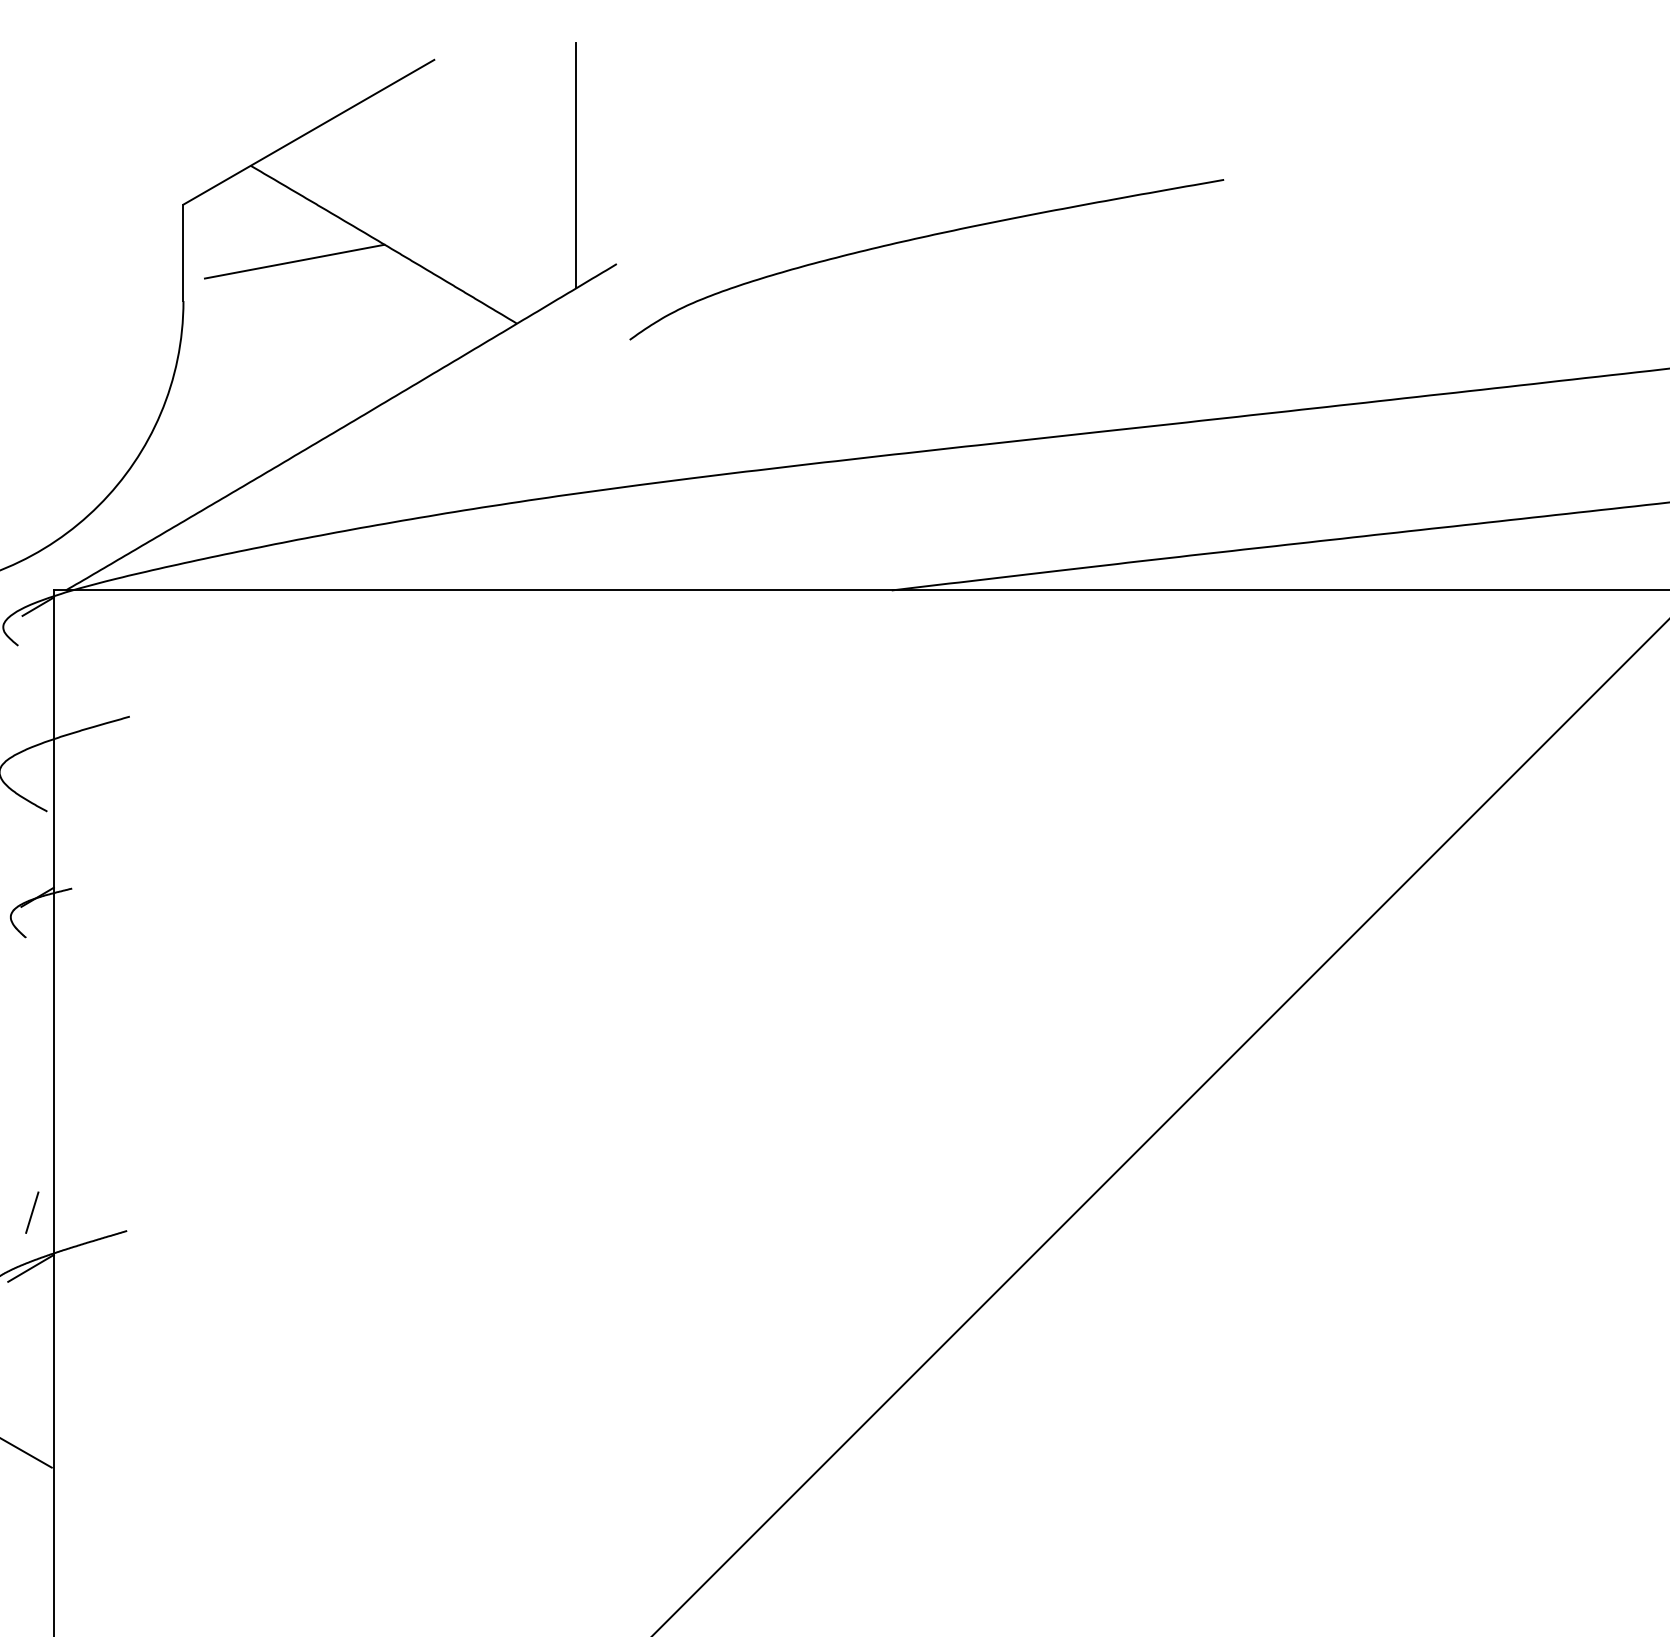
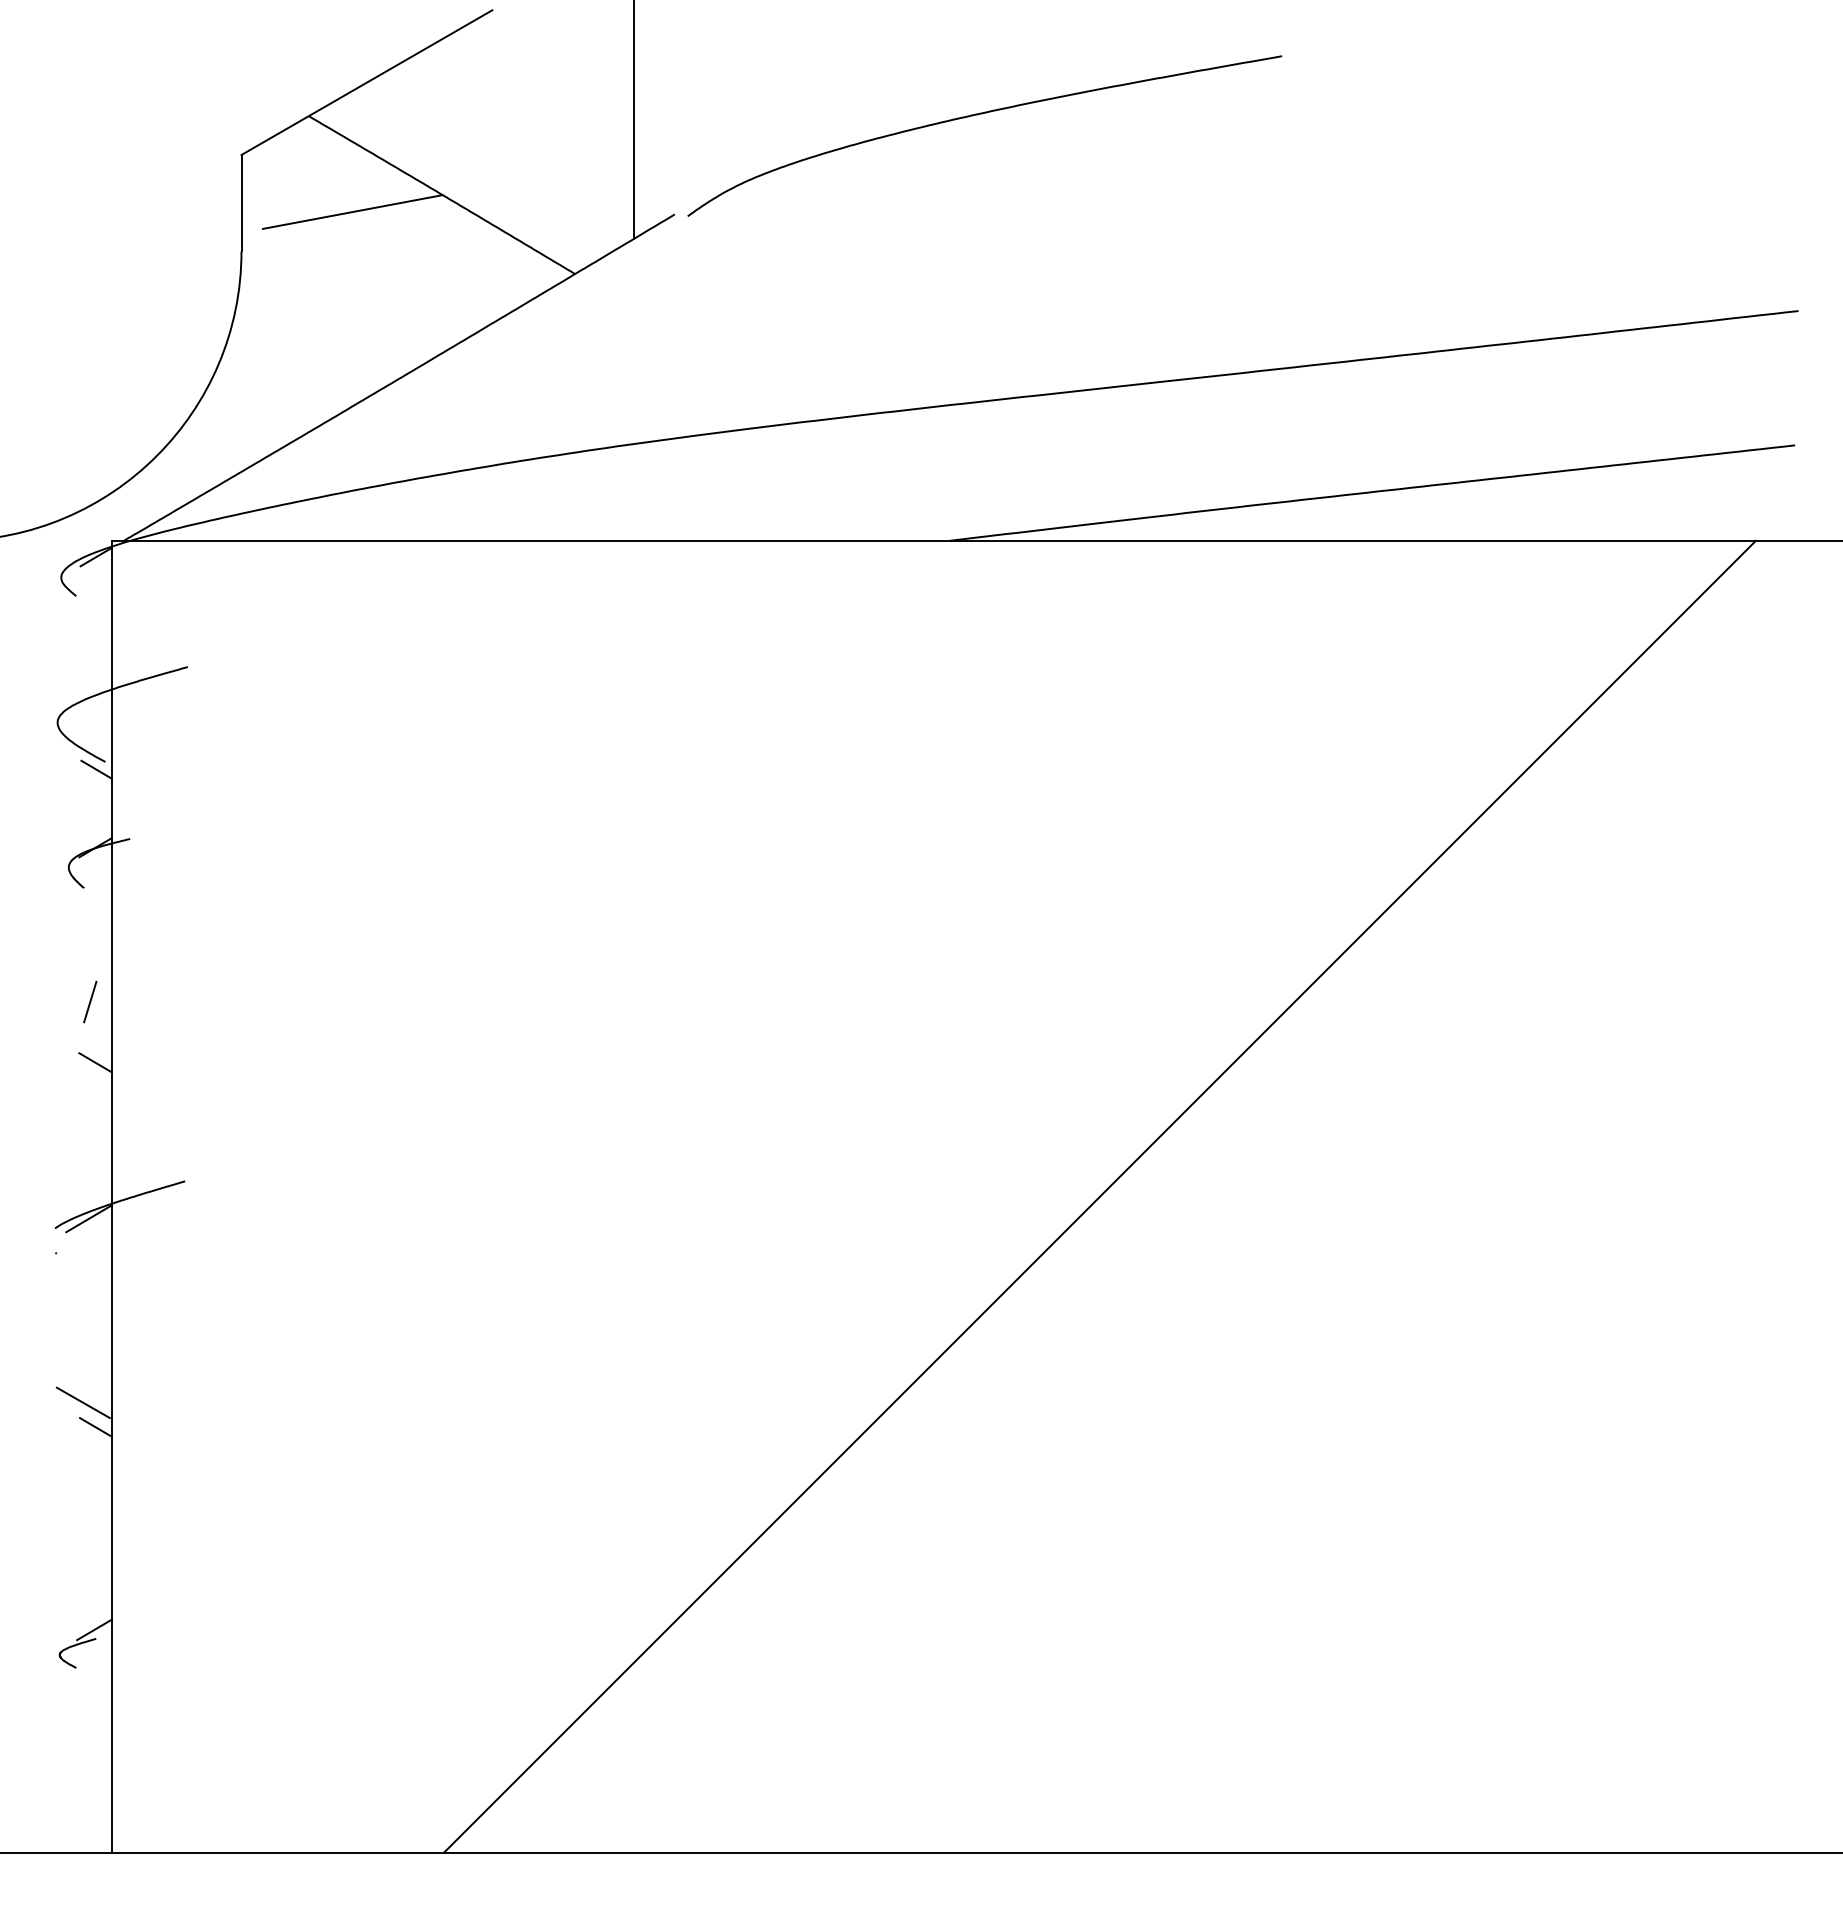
curve: (924, 238) -> (982, 114), moved
line: (38, 819) -> (96, 769), added
line: (37, 1112) -> (95, 1062), added
line: (32, 1213) -> (90, 1002), moved
line: (37, 1477) -> (95, 1427), added

